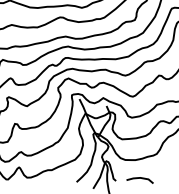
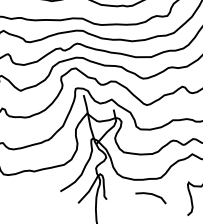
line: (139, 178) -> (151, 194), moved

